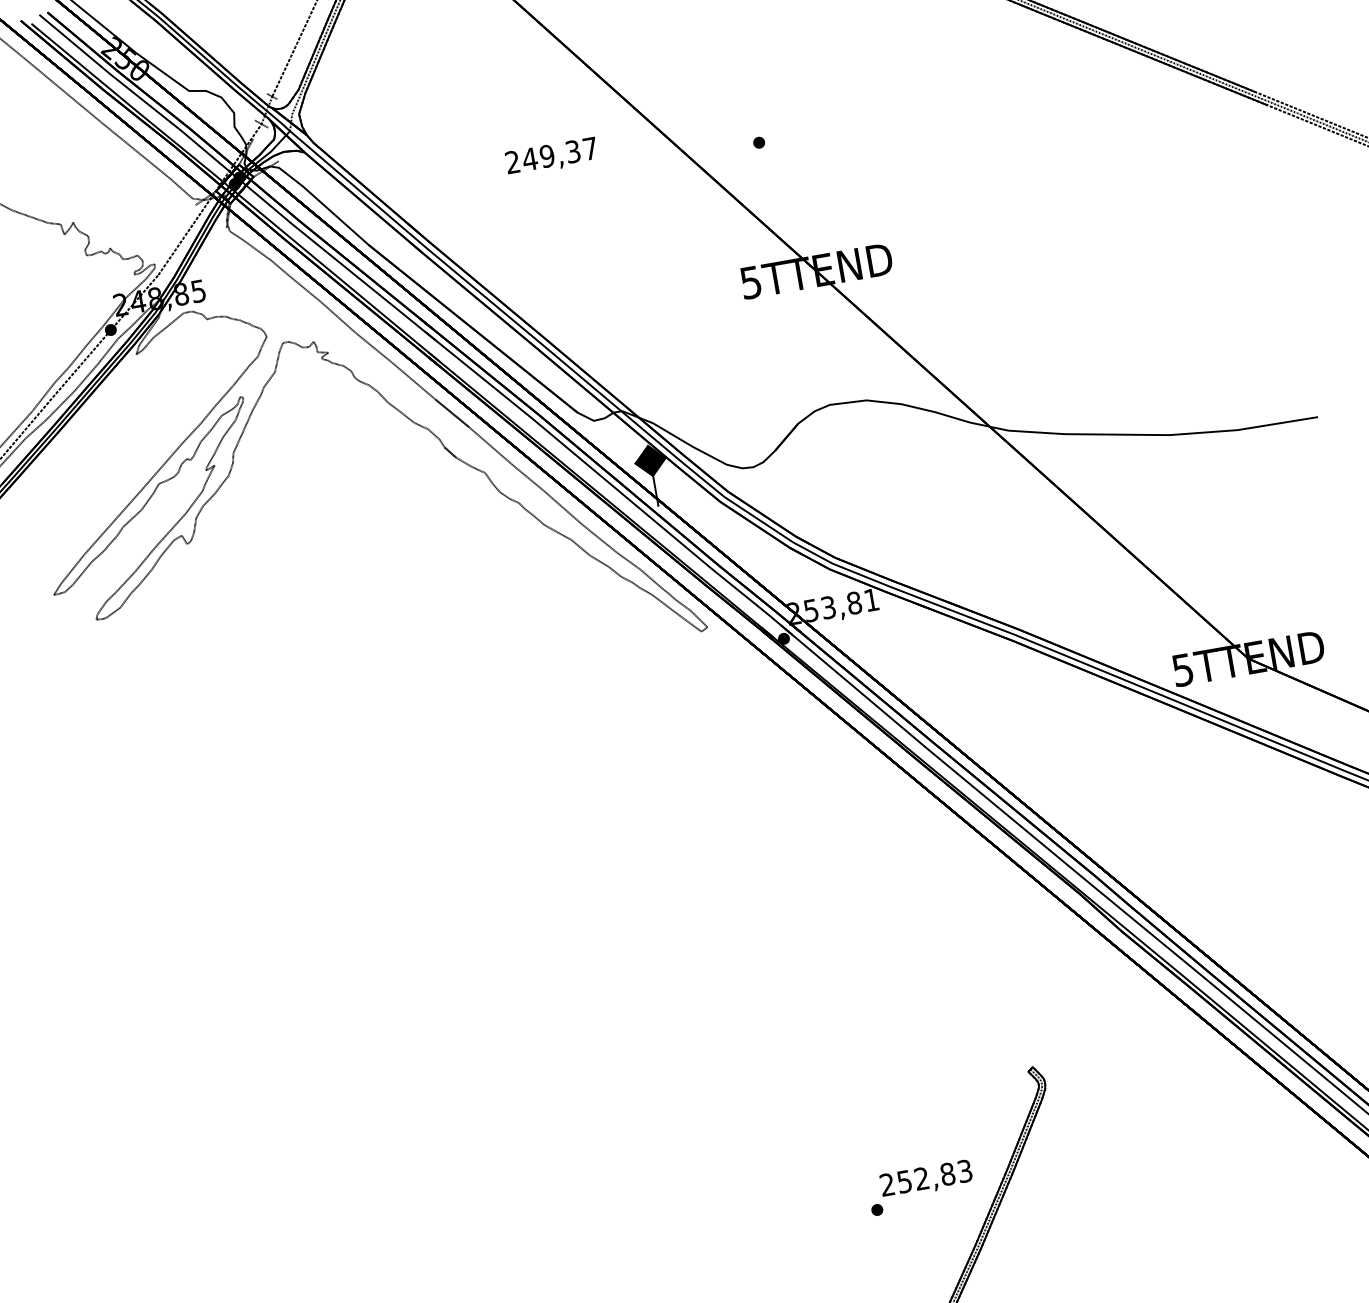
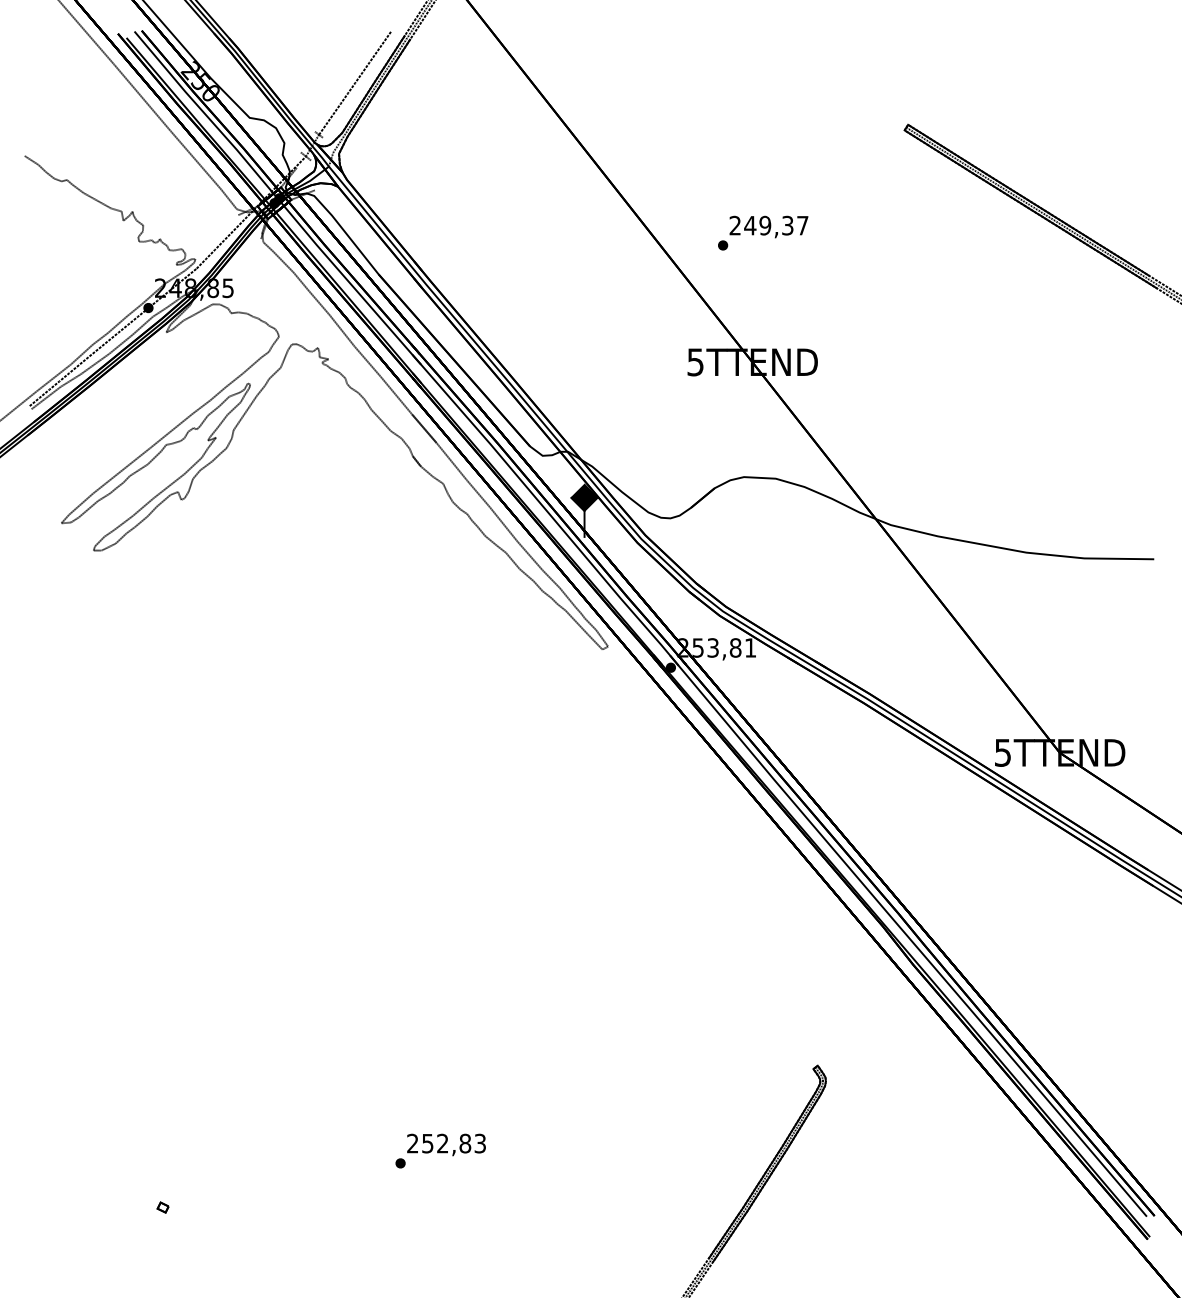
text: (551, 156) -> (768, 226), moved
text: (920, 1187) -> (440, 1150), moved

